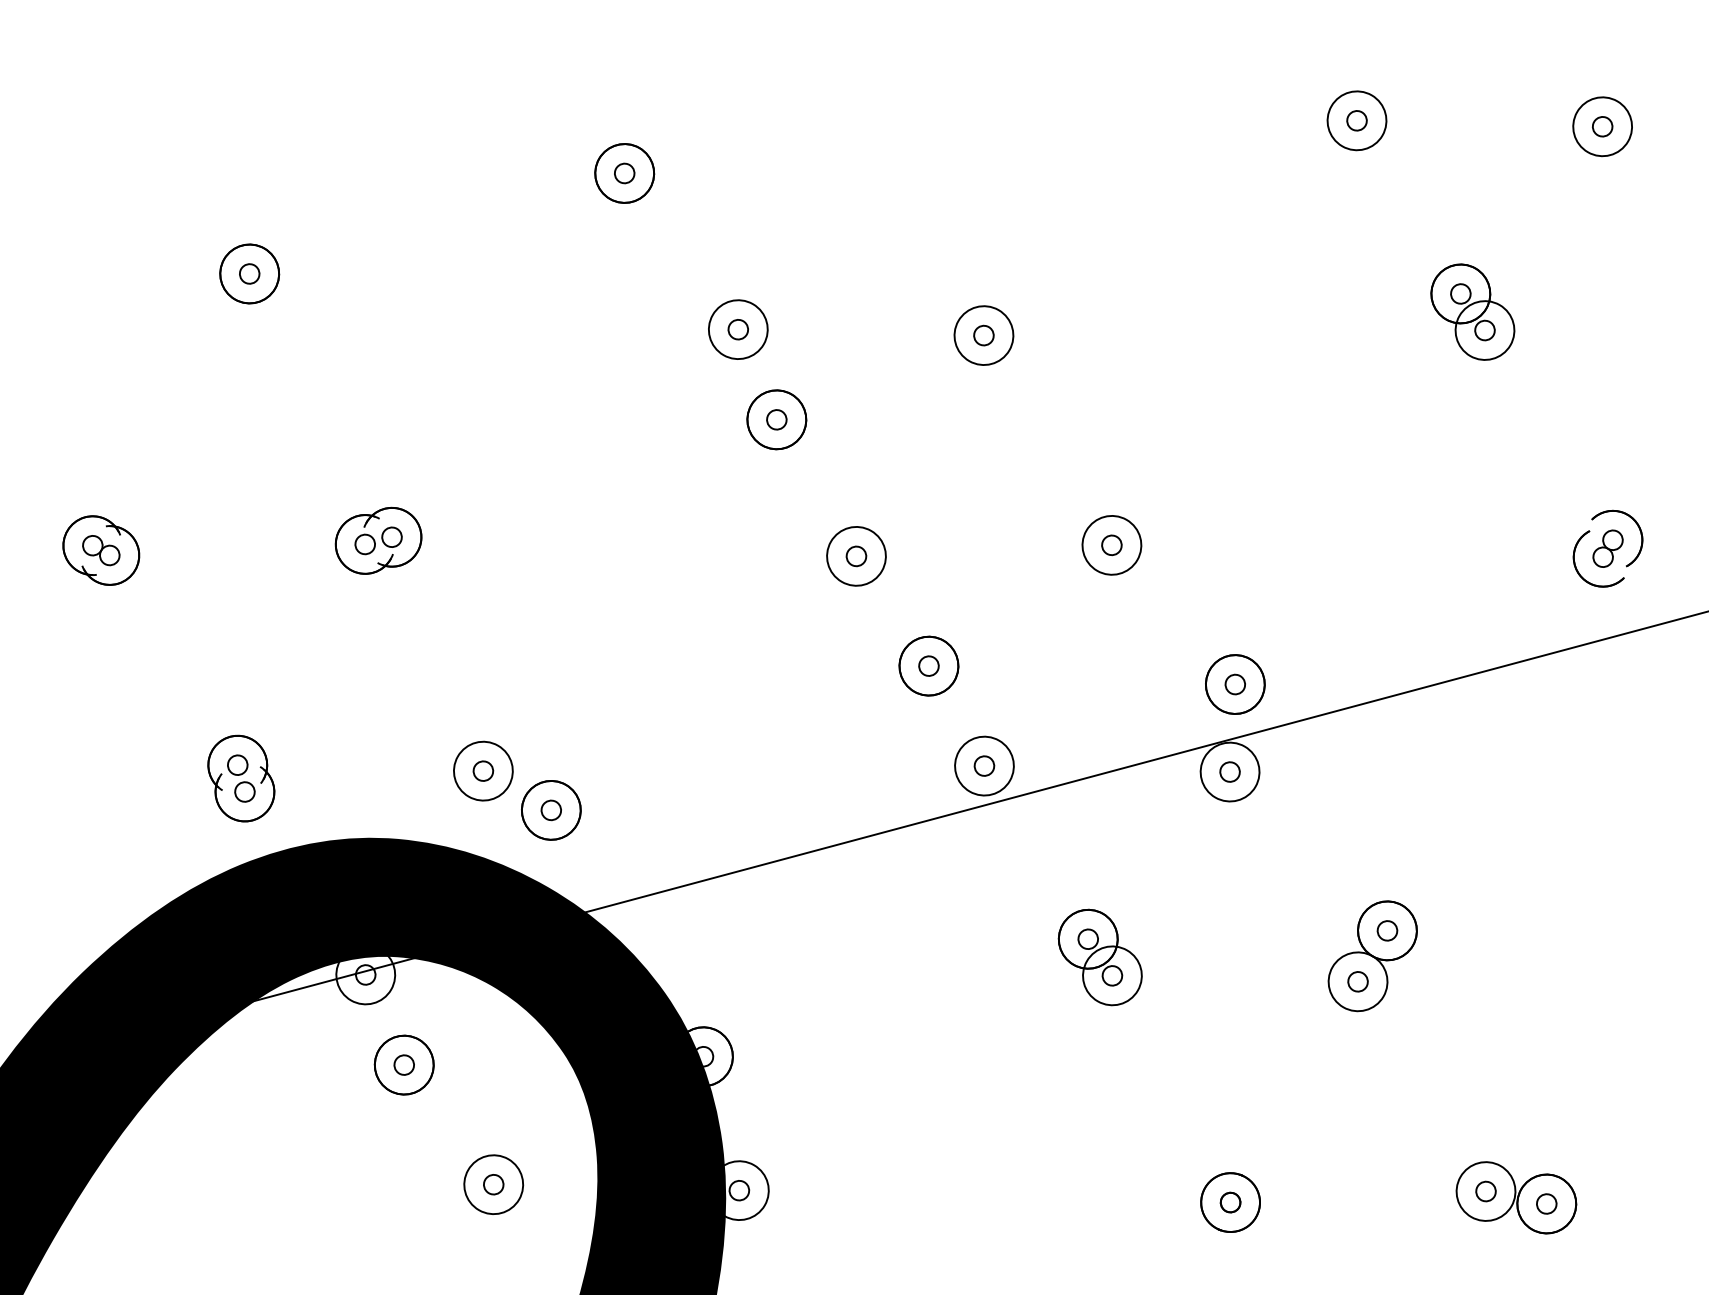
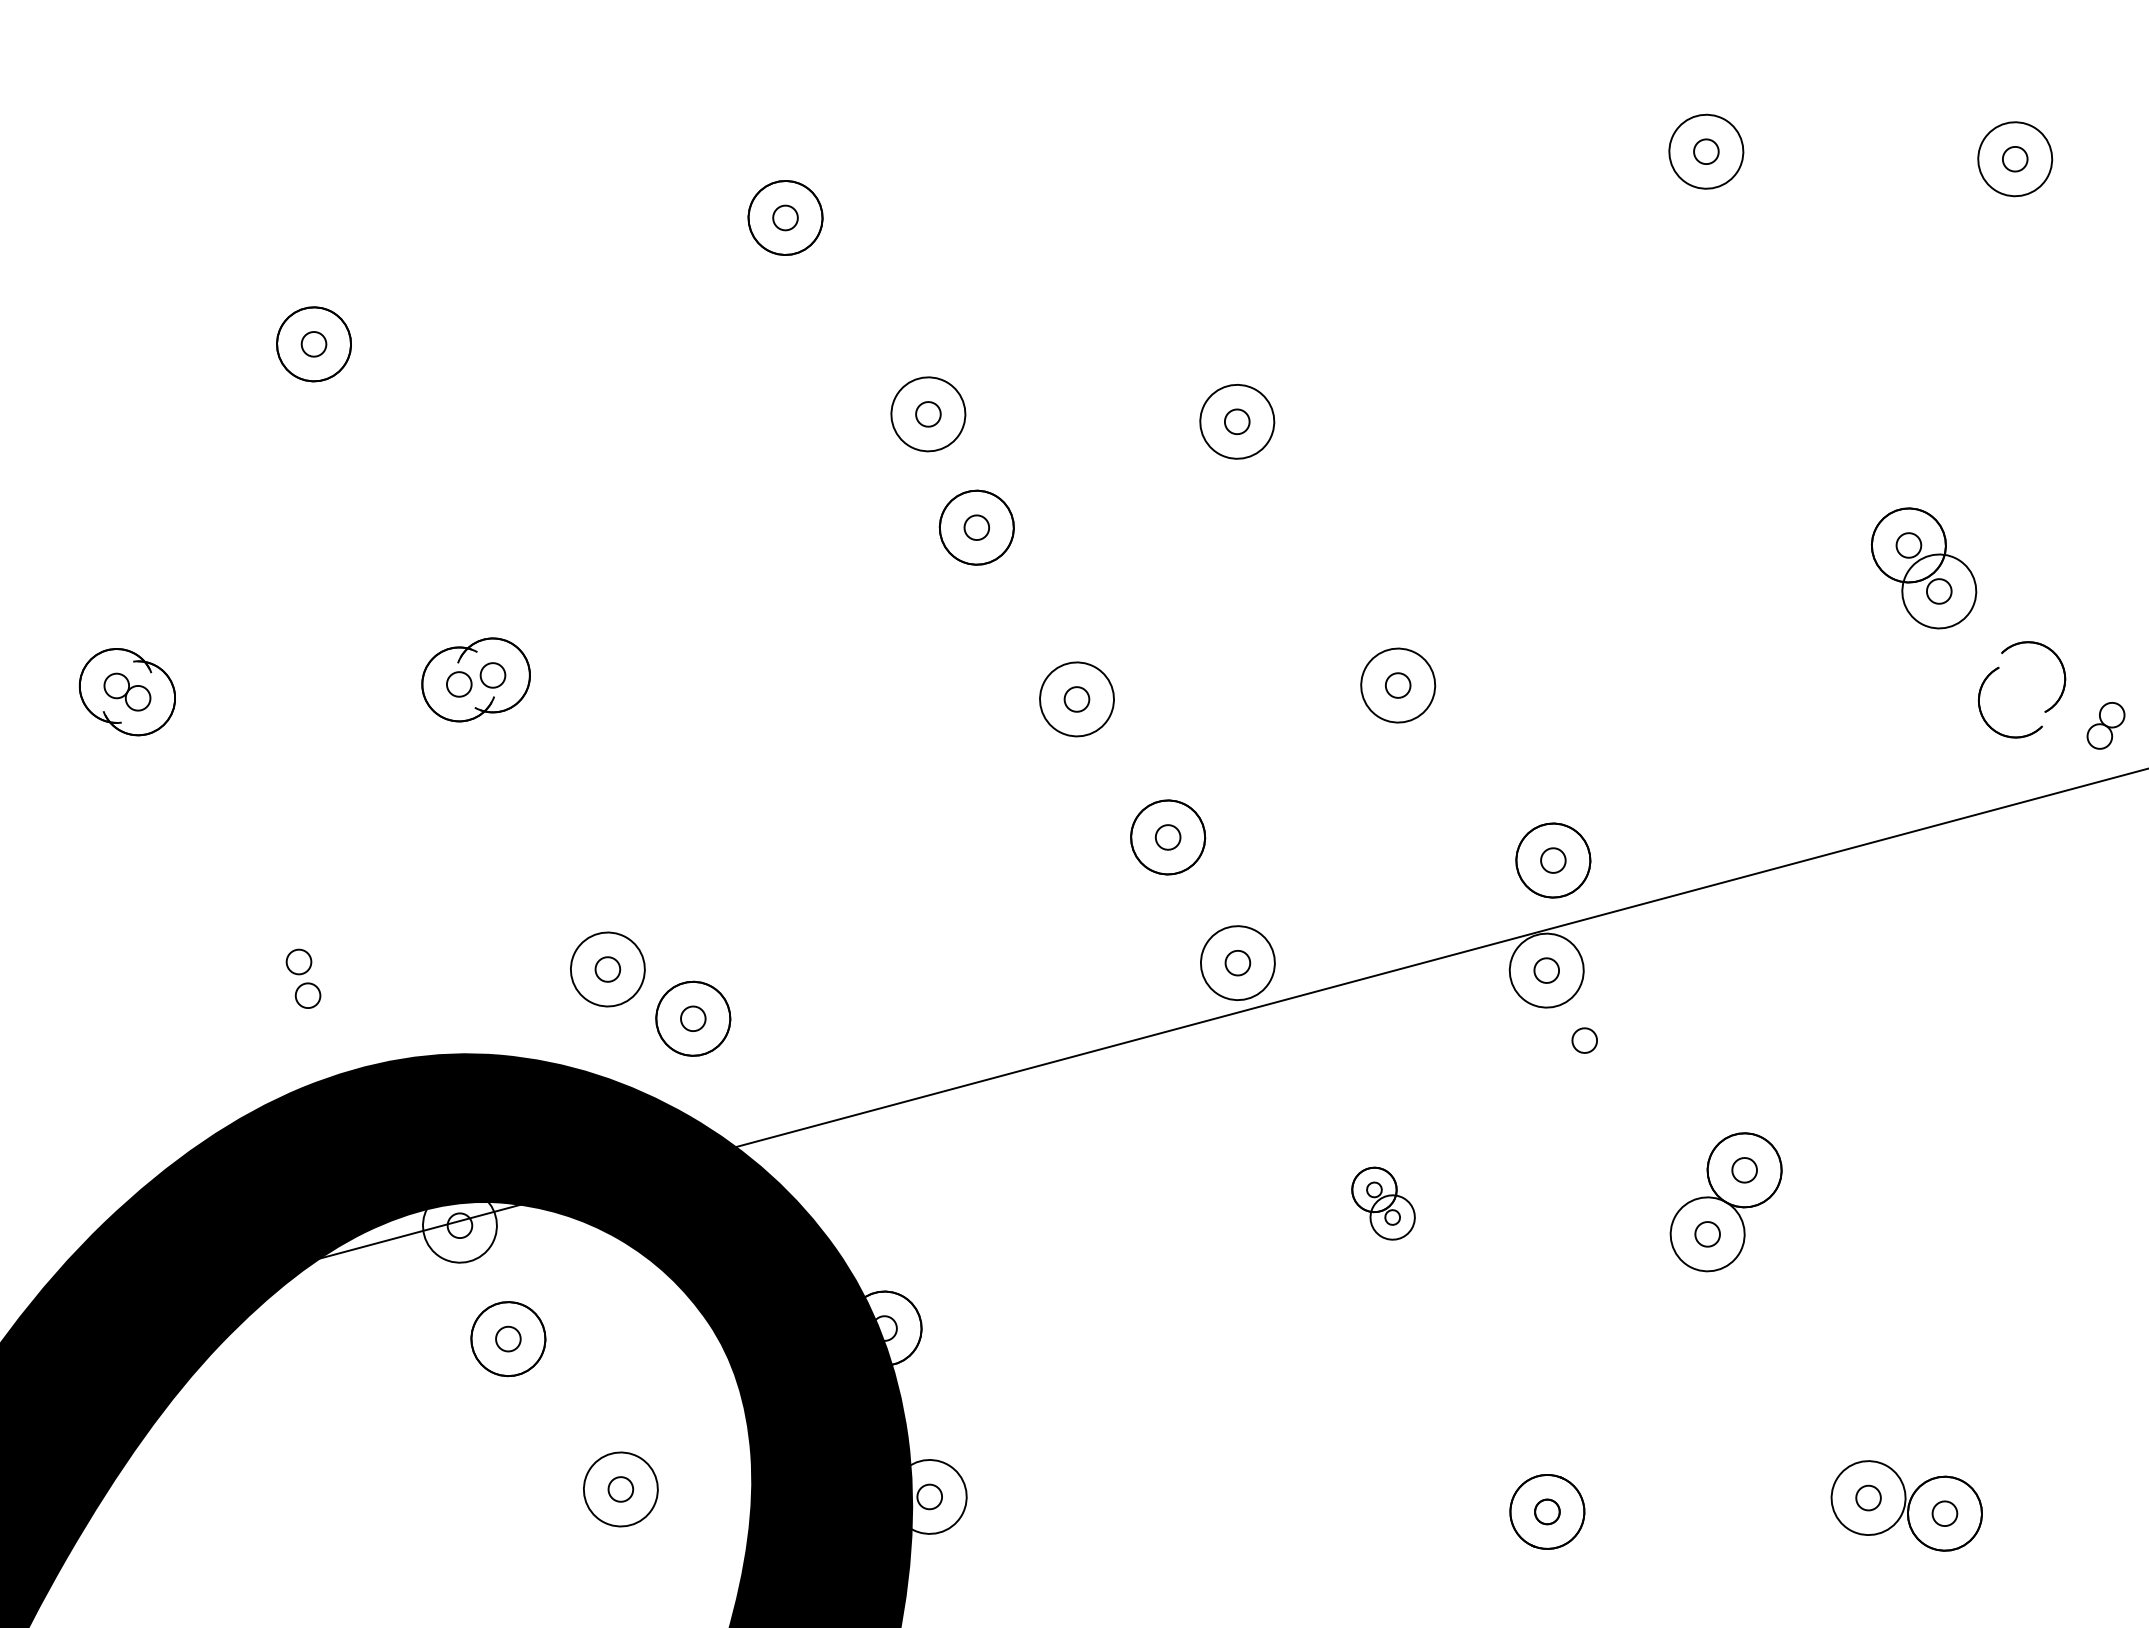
part: (1472, 312) -> (1923, 568), moved
part: (1607, 548) -> (2105, 725), moved
part: (241, 778) -> (303, 978), removed
part: (1260, 827) -> (1584, 1040), added
part: (1100, 957) -> (1383, 1203), size x0.6

